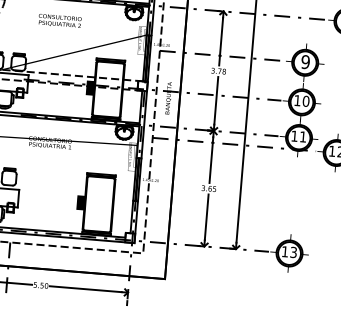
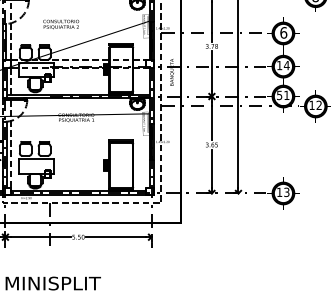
text: (60, 21) -> (61, 24), moved
text: (305, 61) -> (283, 32), 9 -> 6
text: (305, 101) -> (286, 65), 10 -> 14
text: (294, 136) -> (279, 95), 11 -> 51

